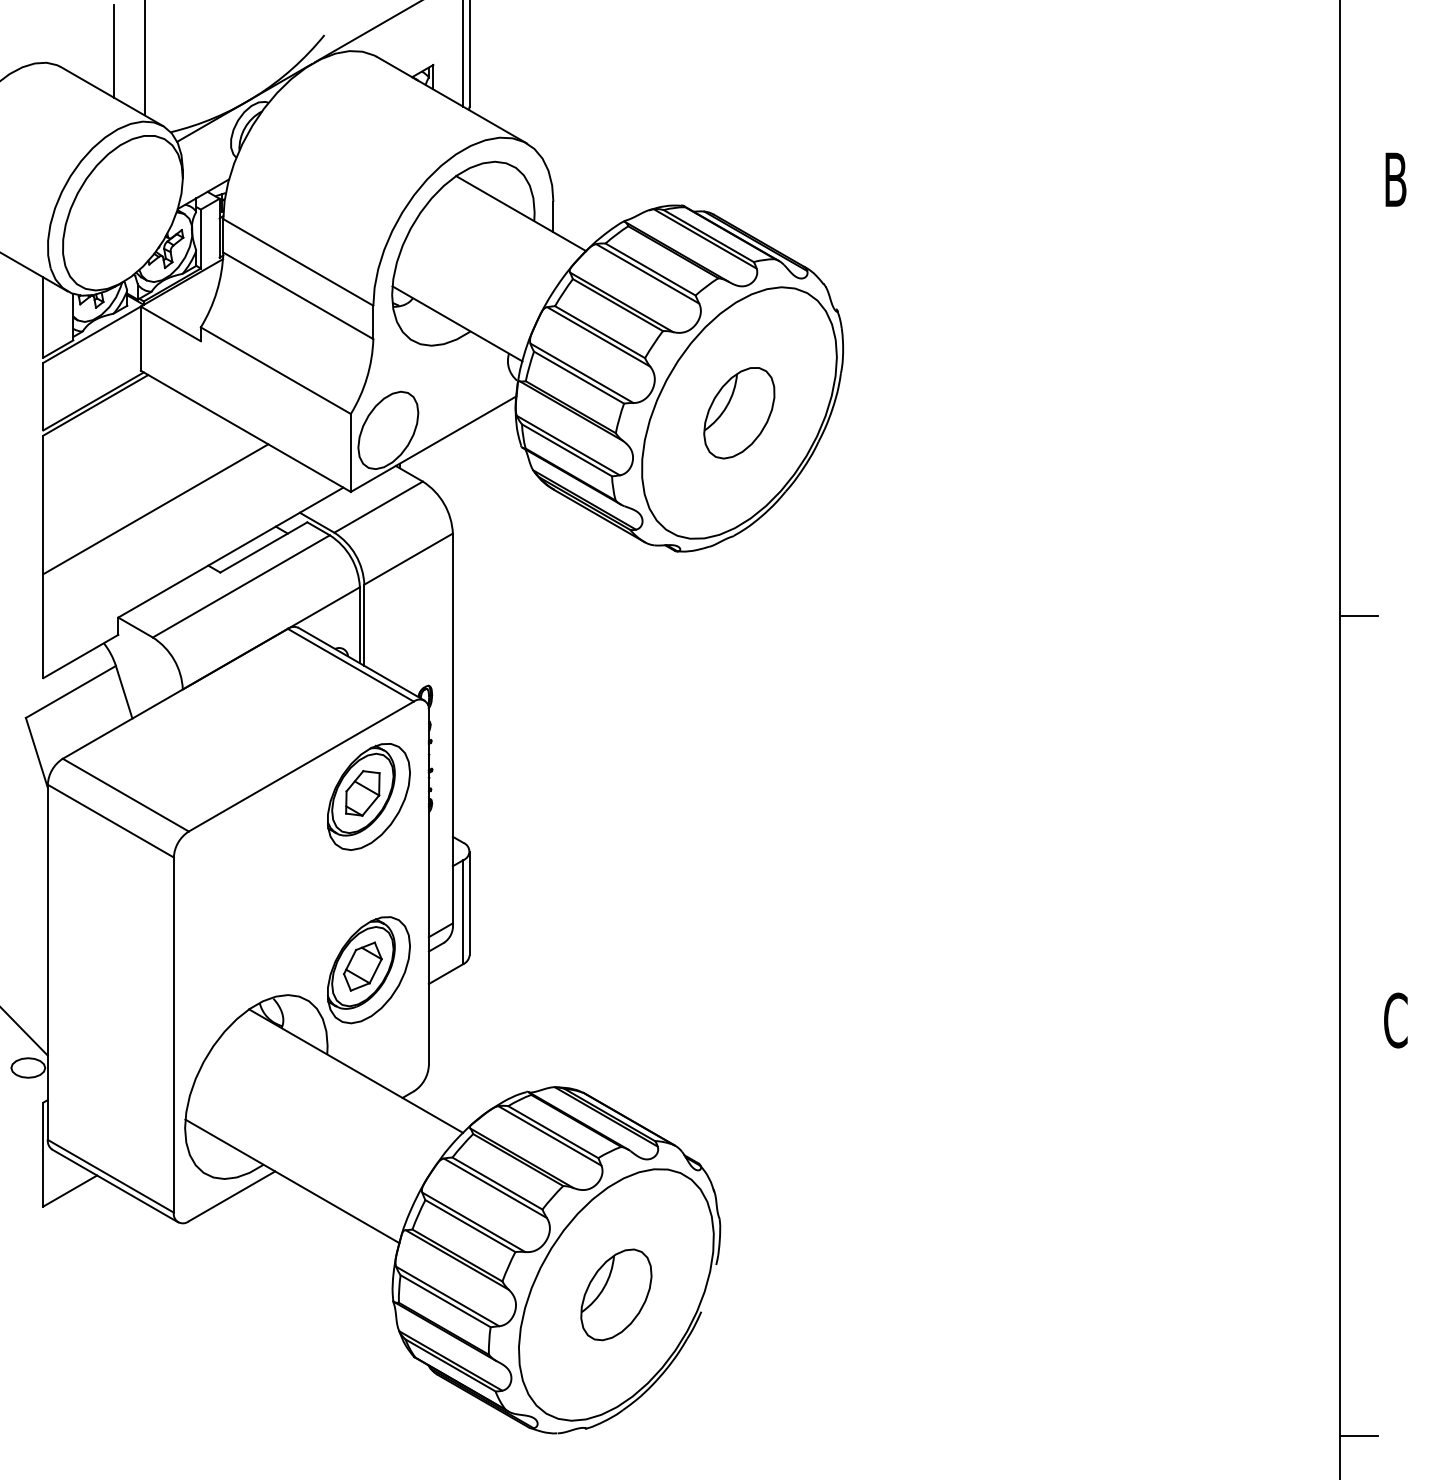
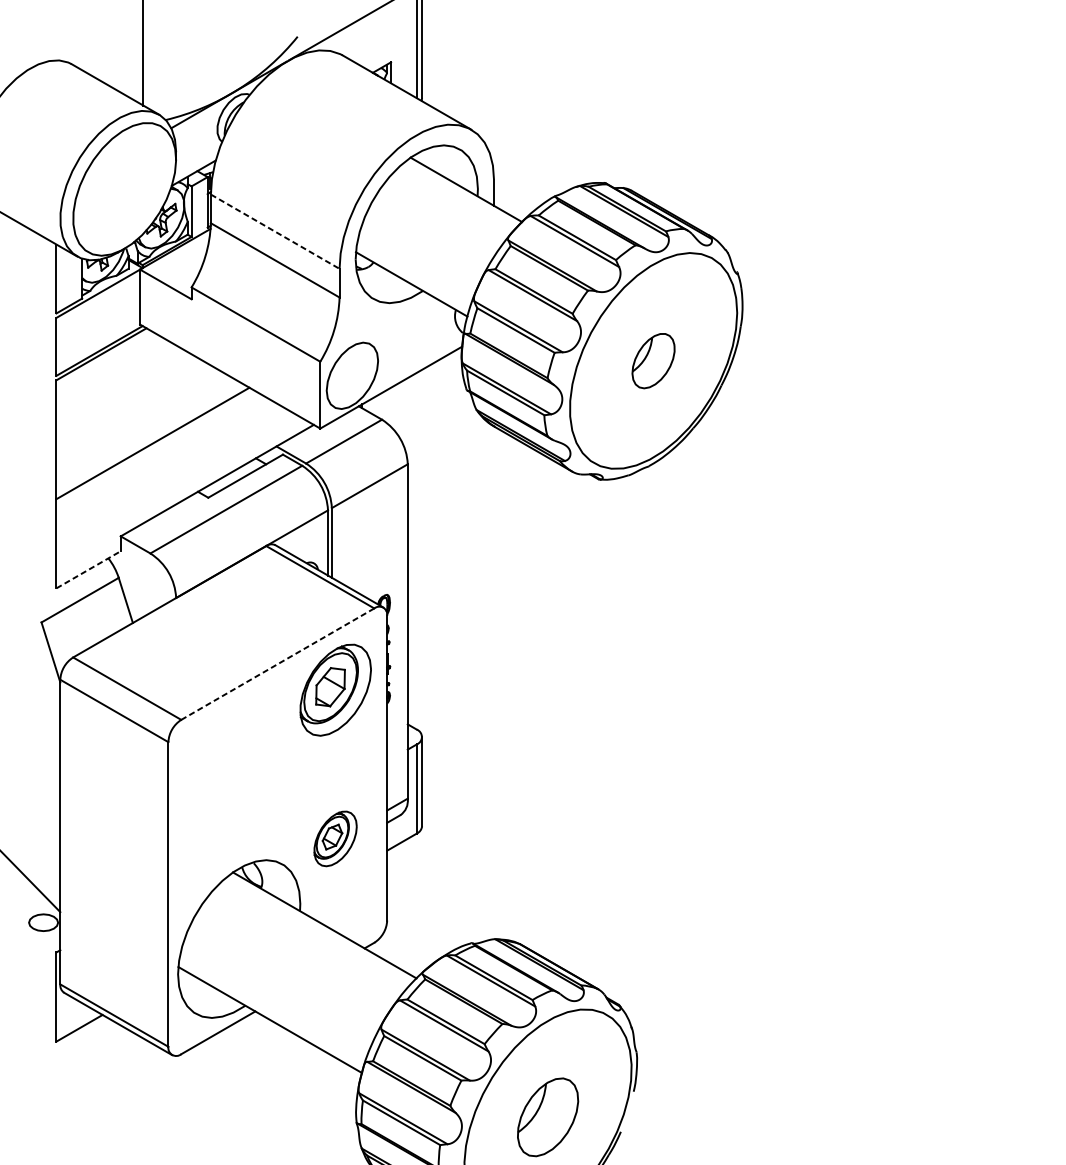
line: (114, 50) -> (117, 49), removed
line: (298, 262) -> (275, 231), solid -> dashed
part: (739, 413) -> (653, 361), size x0.7
line: (81, 656) -> (89, 569), solid -> dashed
line: (301, 766) -> (277, 664), solid -> dashed
part: (368, 970) -> (335, 839), size x0.6

